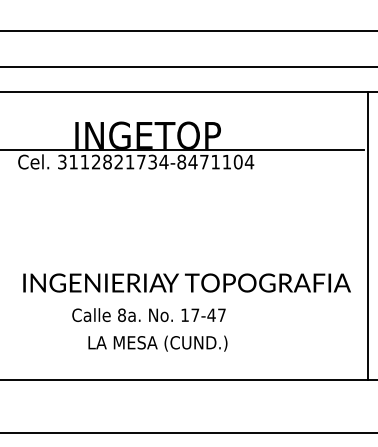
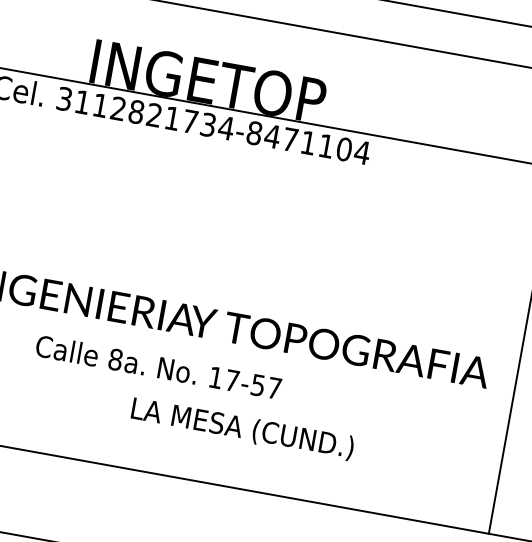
text: (211, 315) -> (257, 385), 17-47 -> 17-57
text: (157, 343) -> (241, 428), moved

